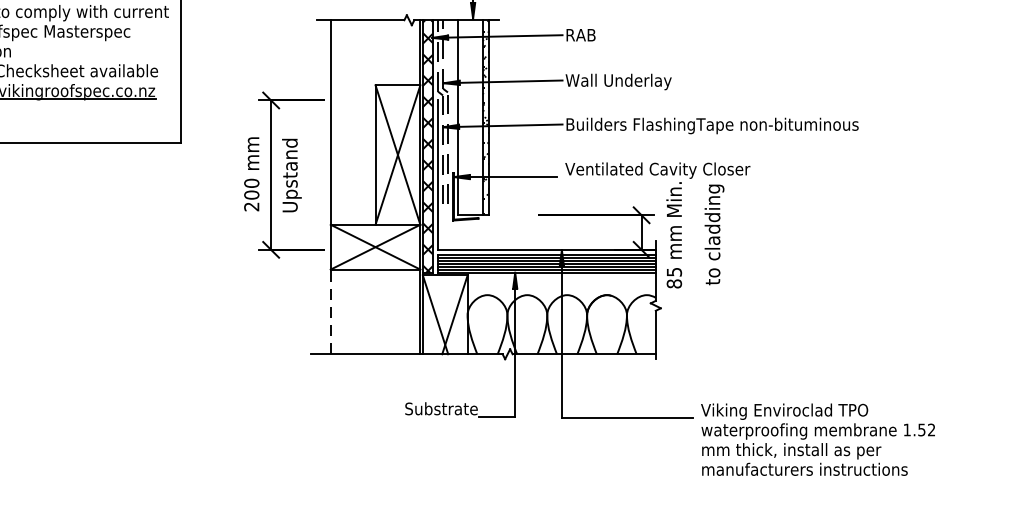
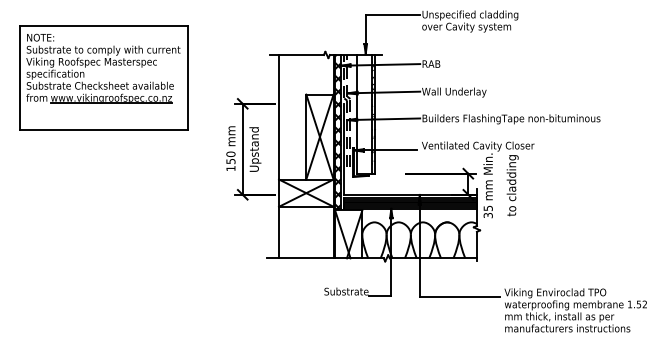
text: (251, 200) -> (230, 164), 200 -> 150
text: (673, 283) -> (487, 215), 85 -> 35
line: (331, 311) -> (279, 232), dashed -> solid

